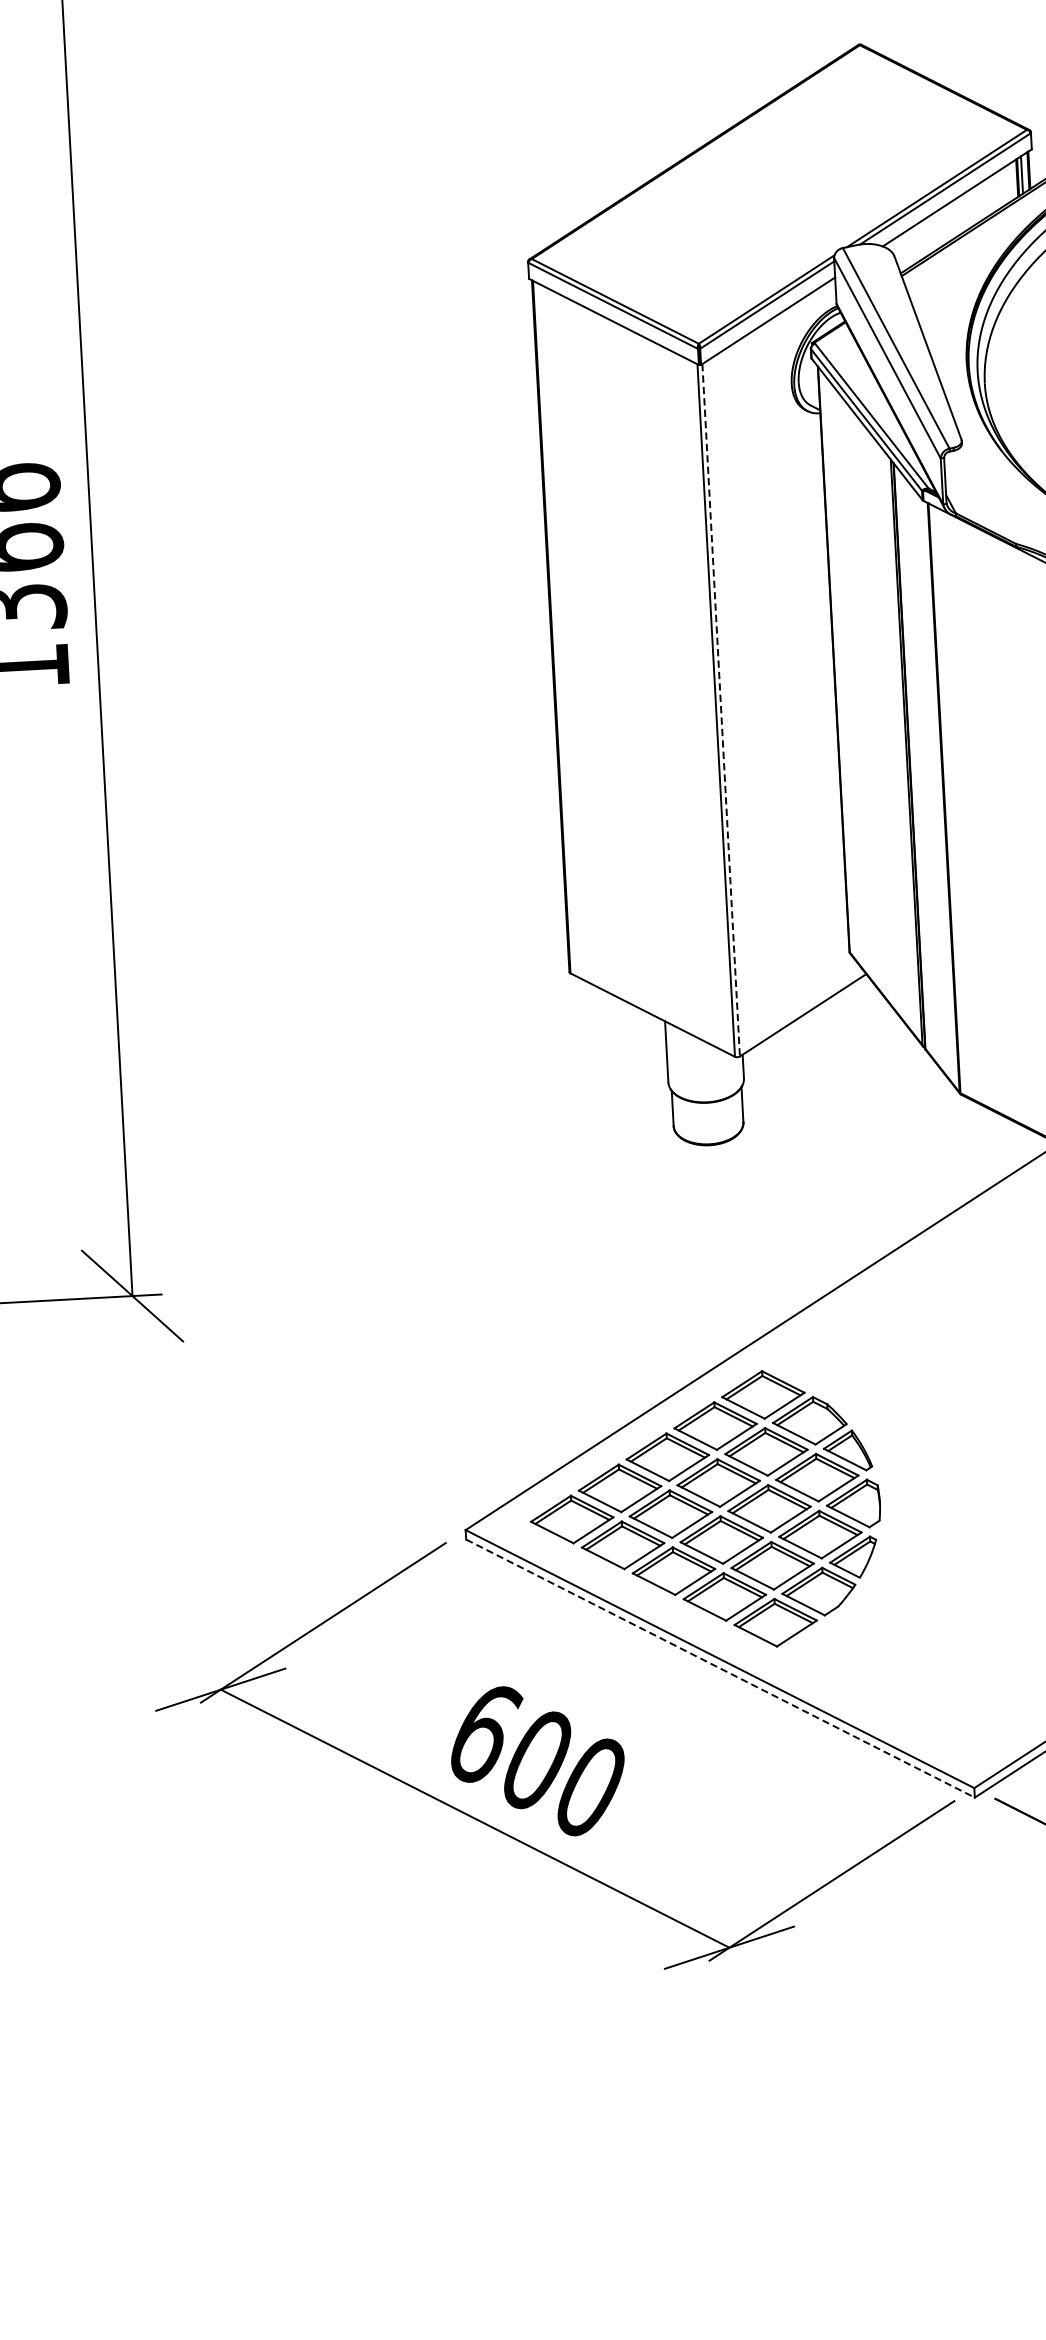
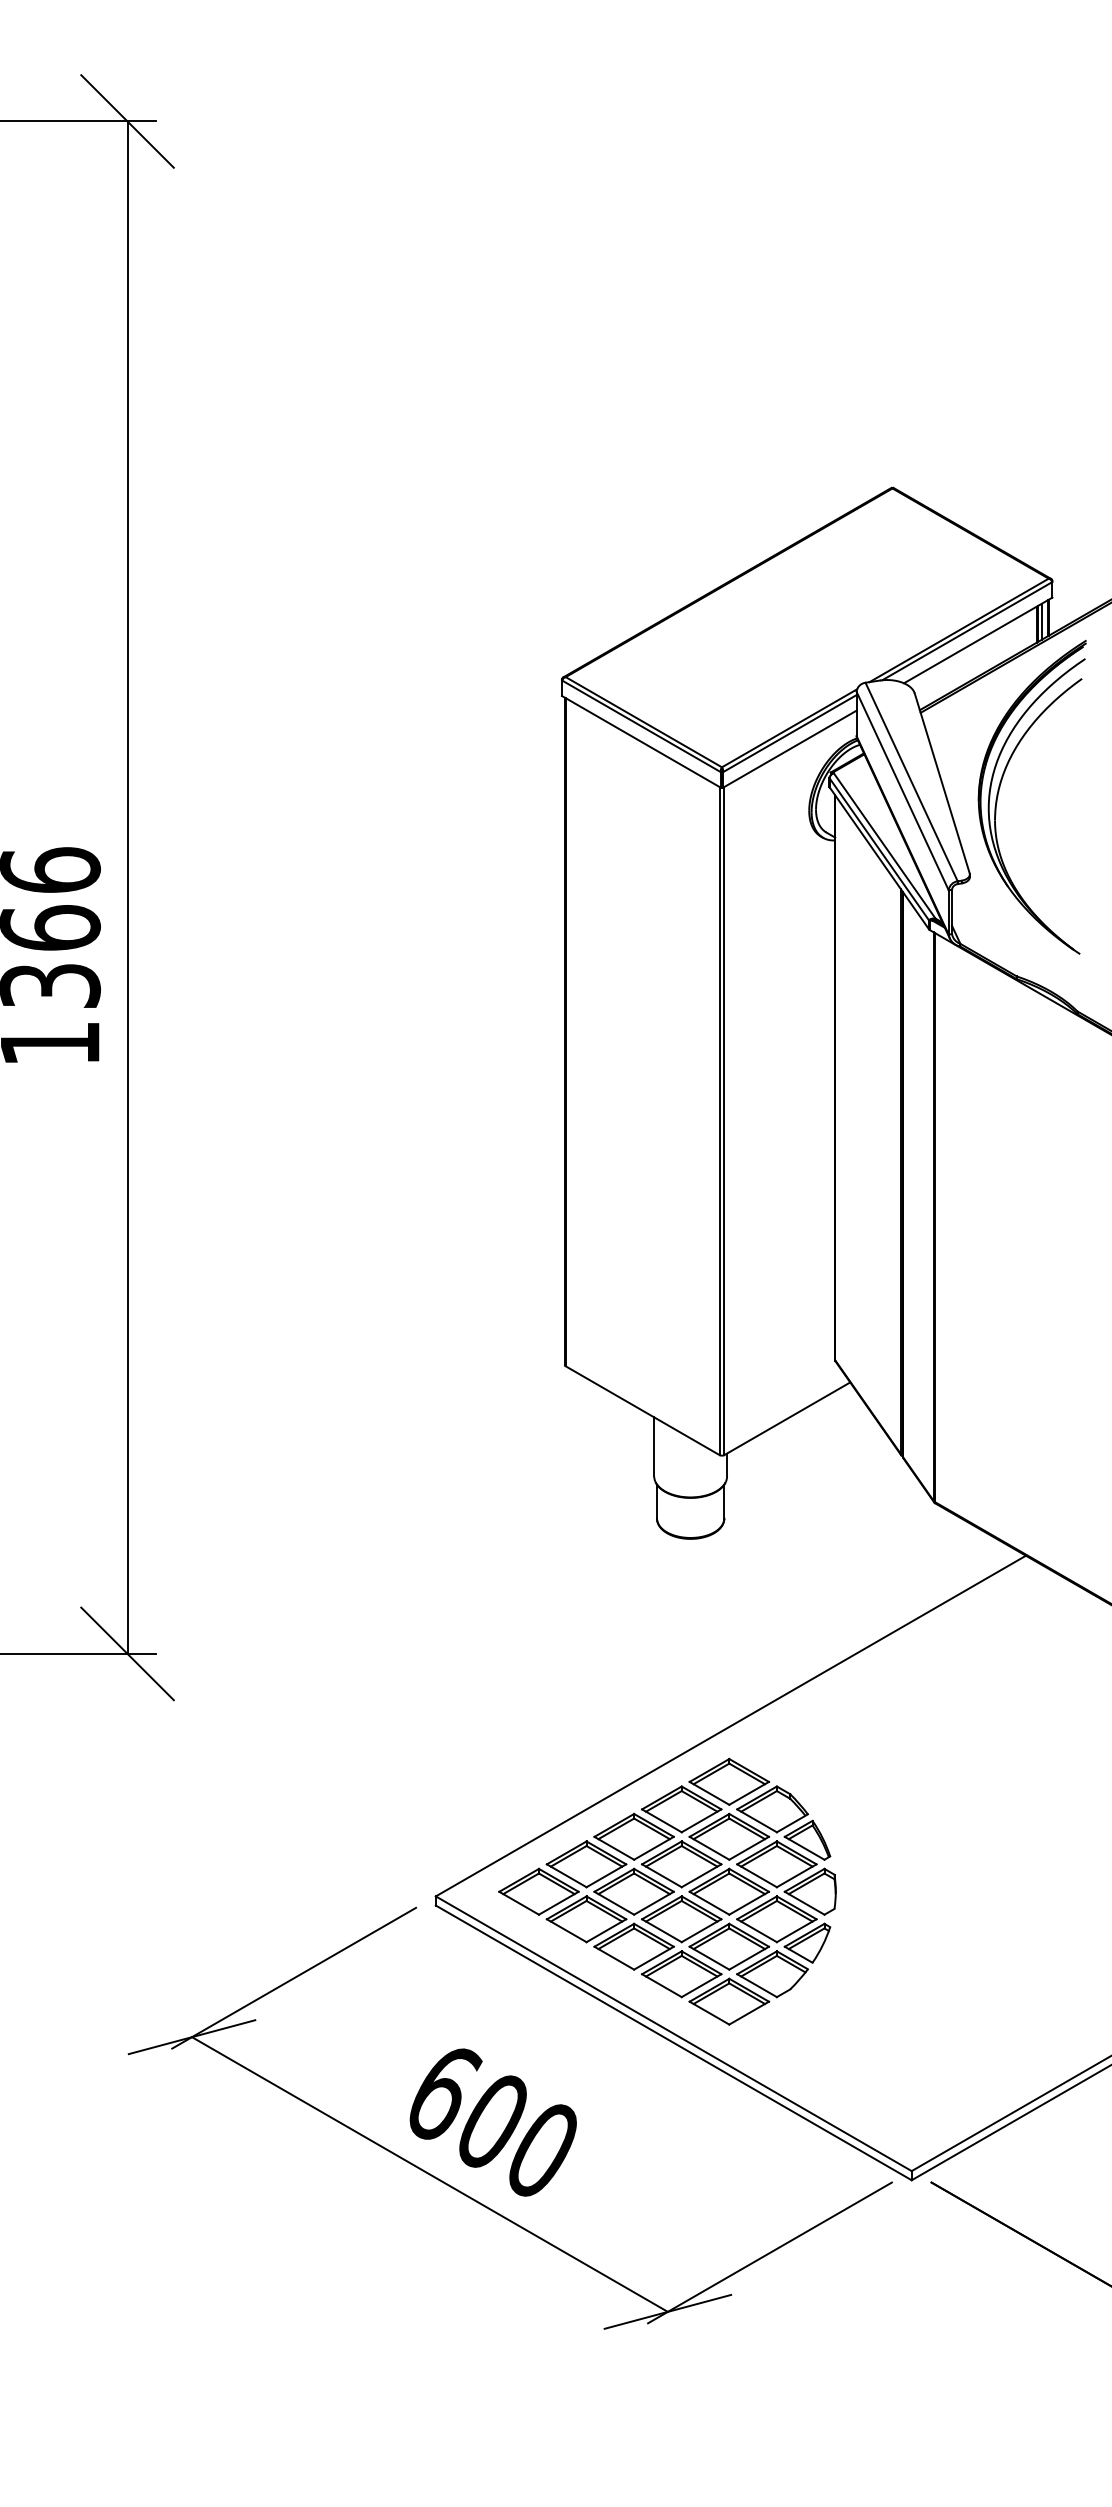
line: (721, 710) -> (724, 1121), dashed -> solid
line: (720, 1668) -> (673, 2042), dashed -> solid

